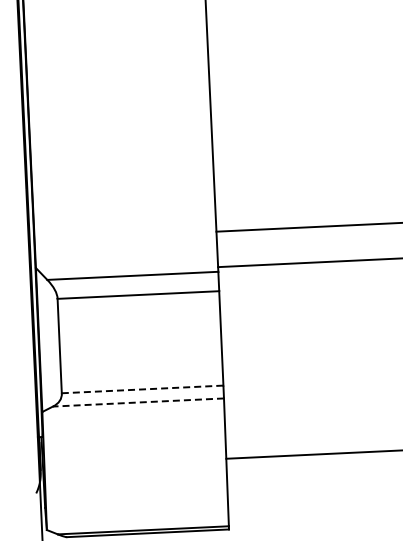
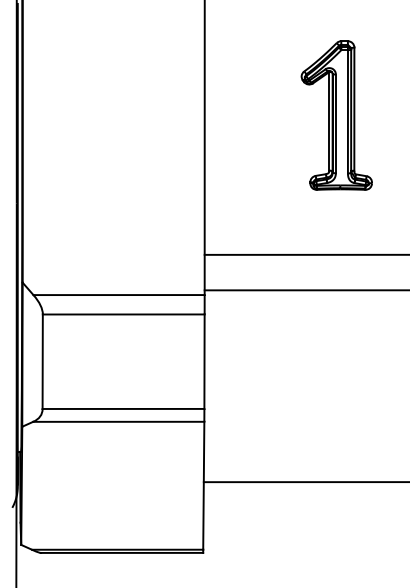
part: (341, 86) -> (336, 115), added
line: (142, 388) -> (123, 408), dashed -> solid
line: (138, 402) -> (118, 421), dashed -> solid

